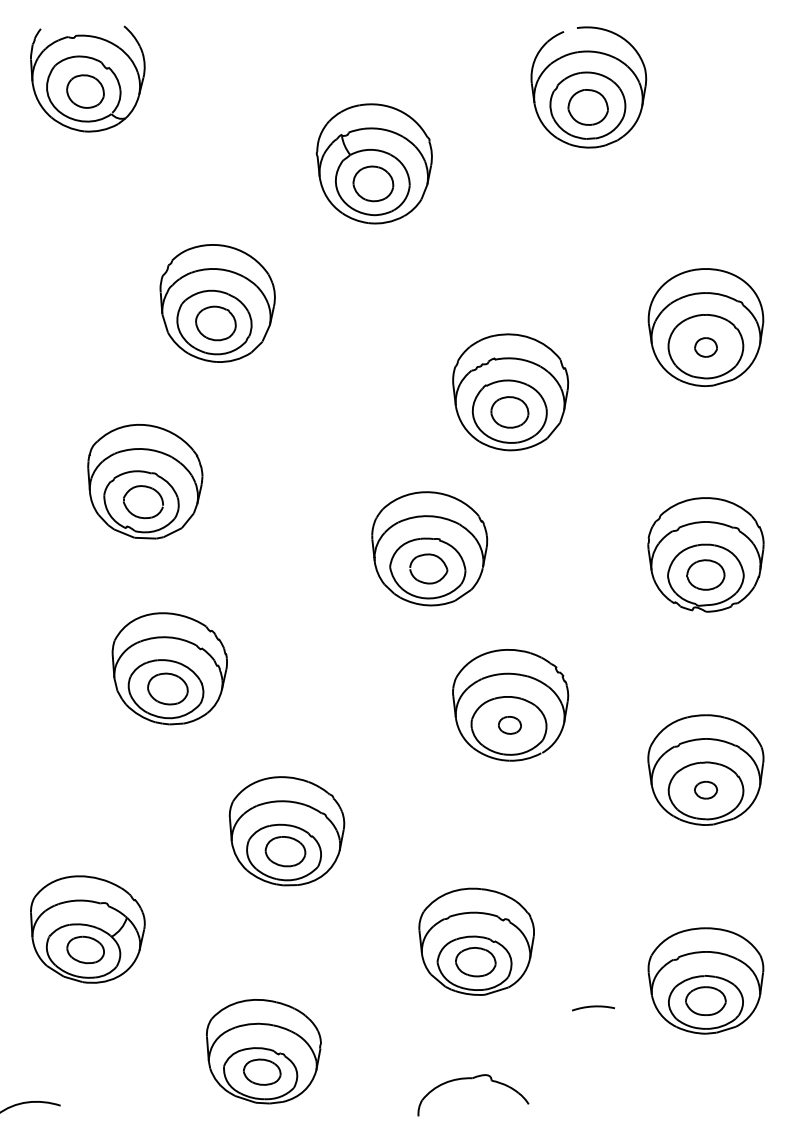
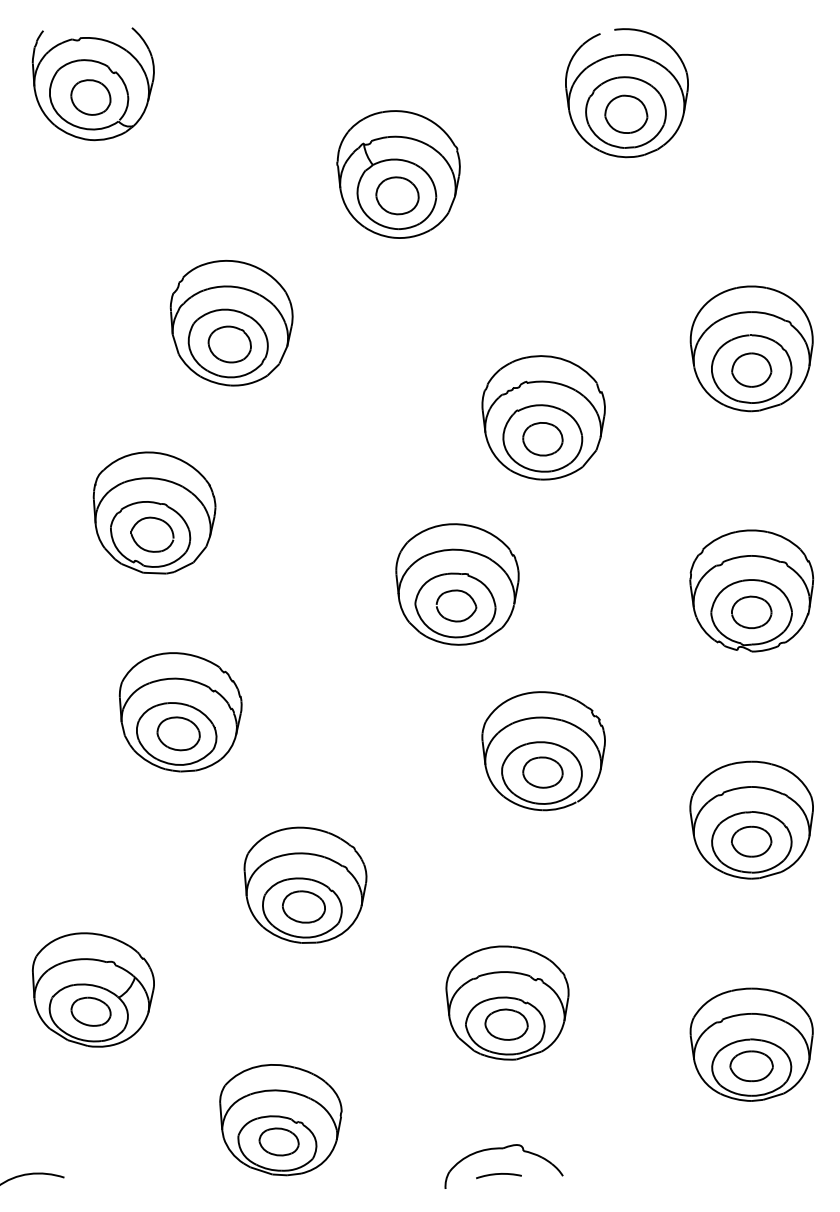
part: (705, 346) -> (751, 369), size x1.67
part: (509, 725) -> (542, 772), size x1.67
part: (705, 790) -> (751, 841), size x1.67
curve: (593, 1006) -> (498, 1174), moved

